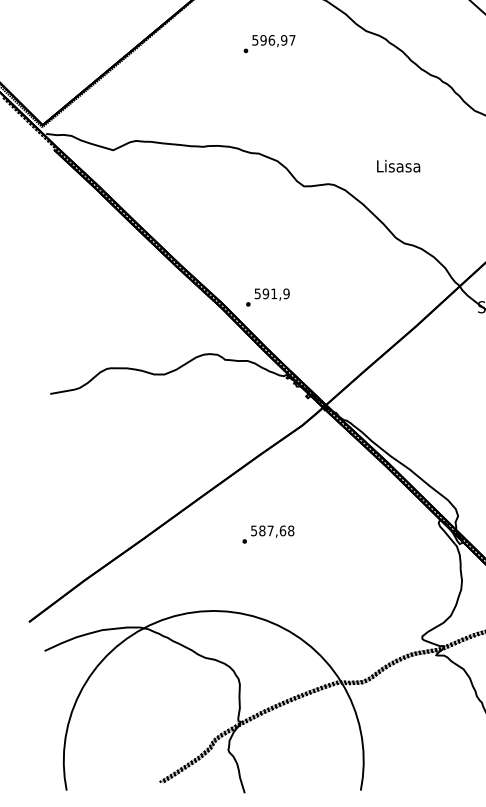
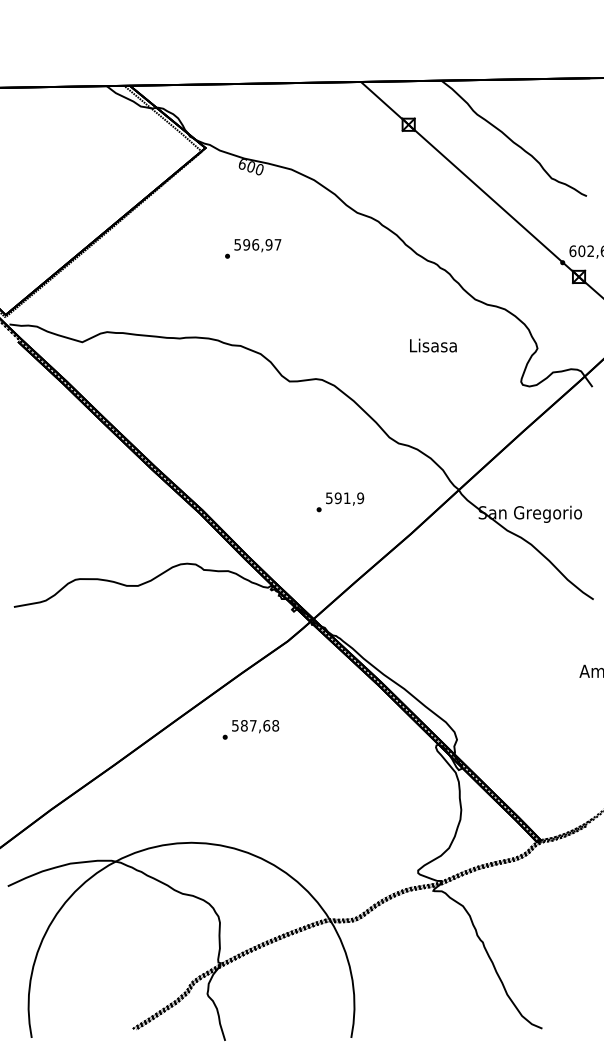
text: (269, 43) -> (253, 248), moved
text: (398, 166) -> (433, 345), moved
text: (268, 297) -> (340, 502), moved
text: (268, 534) -> (250, 729), moved

